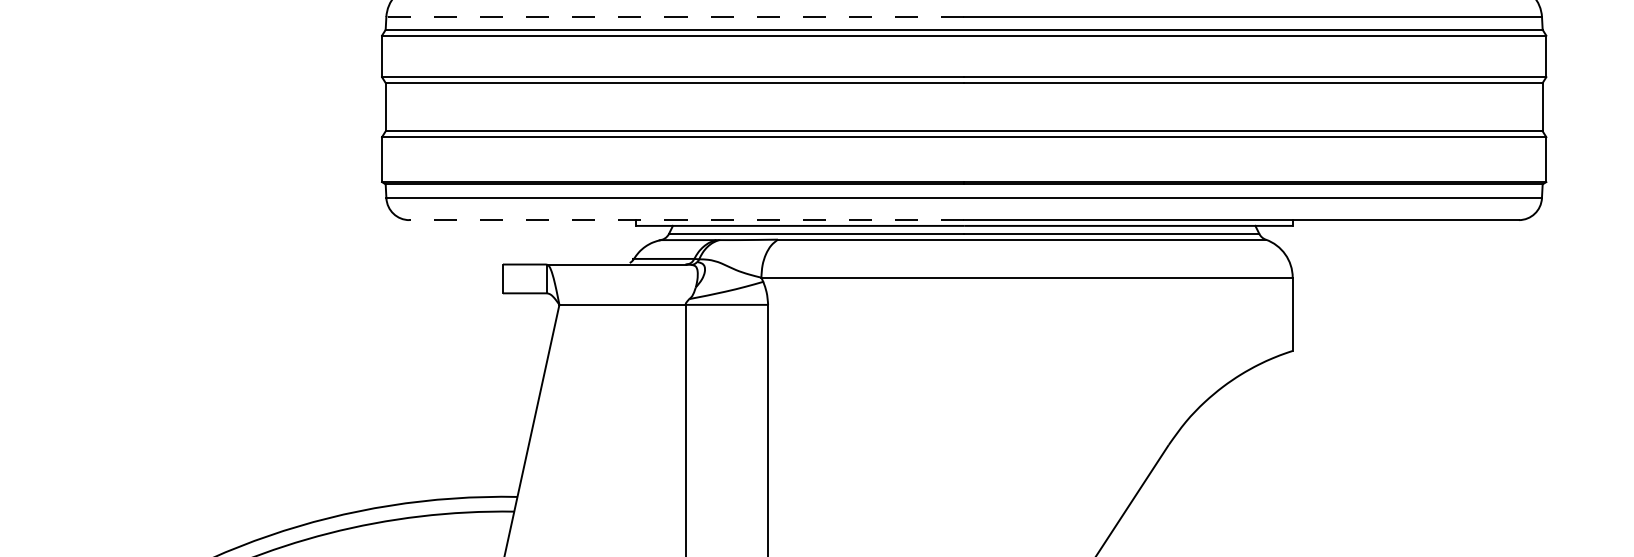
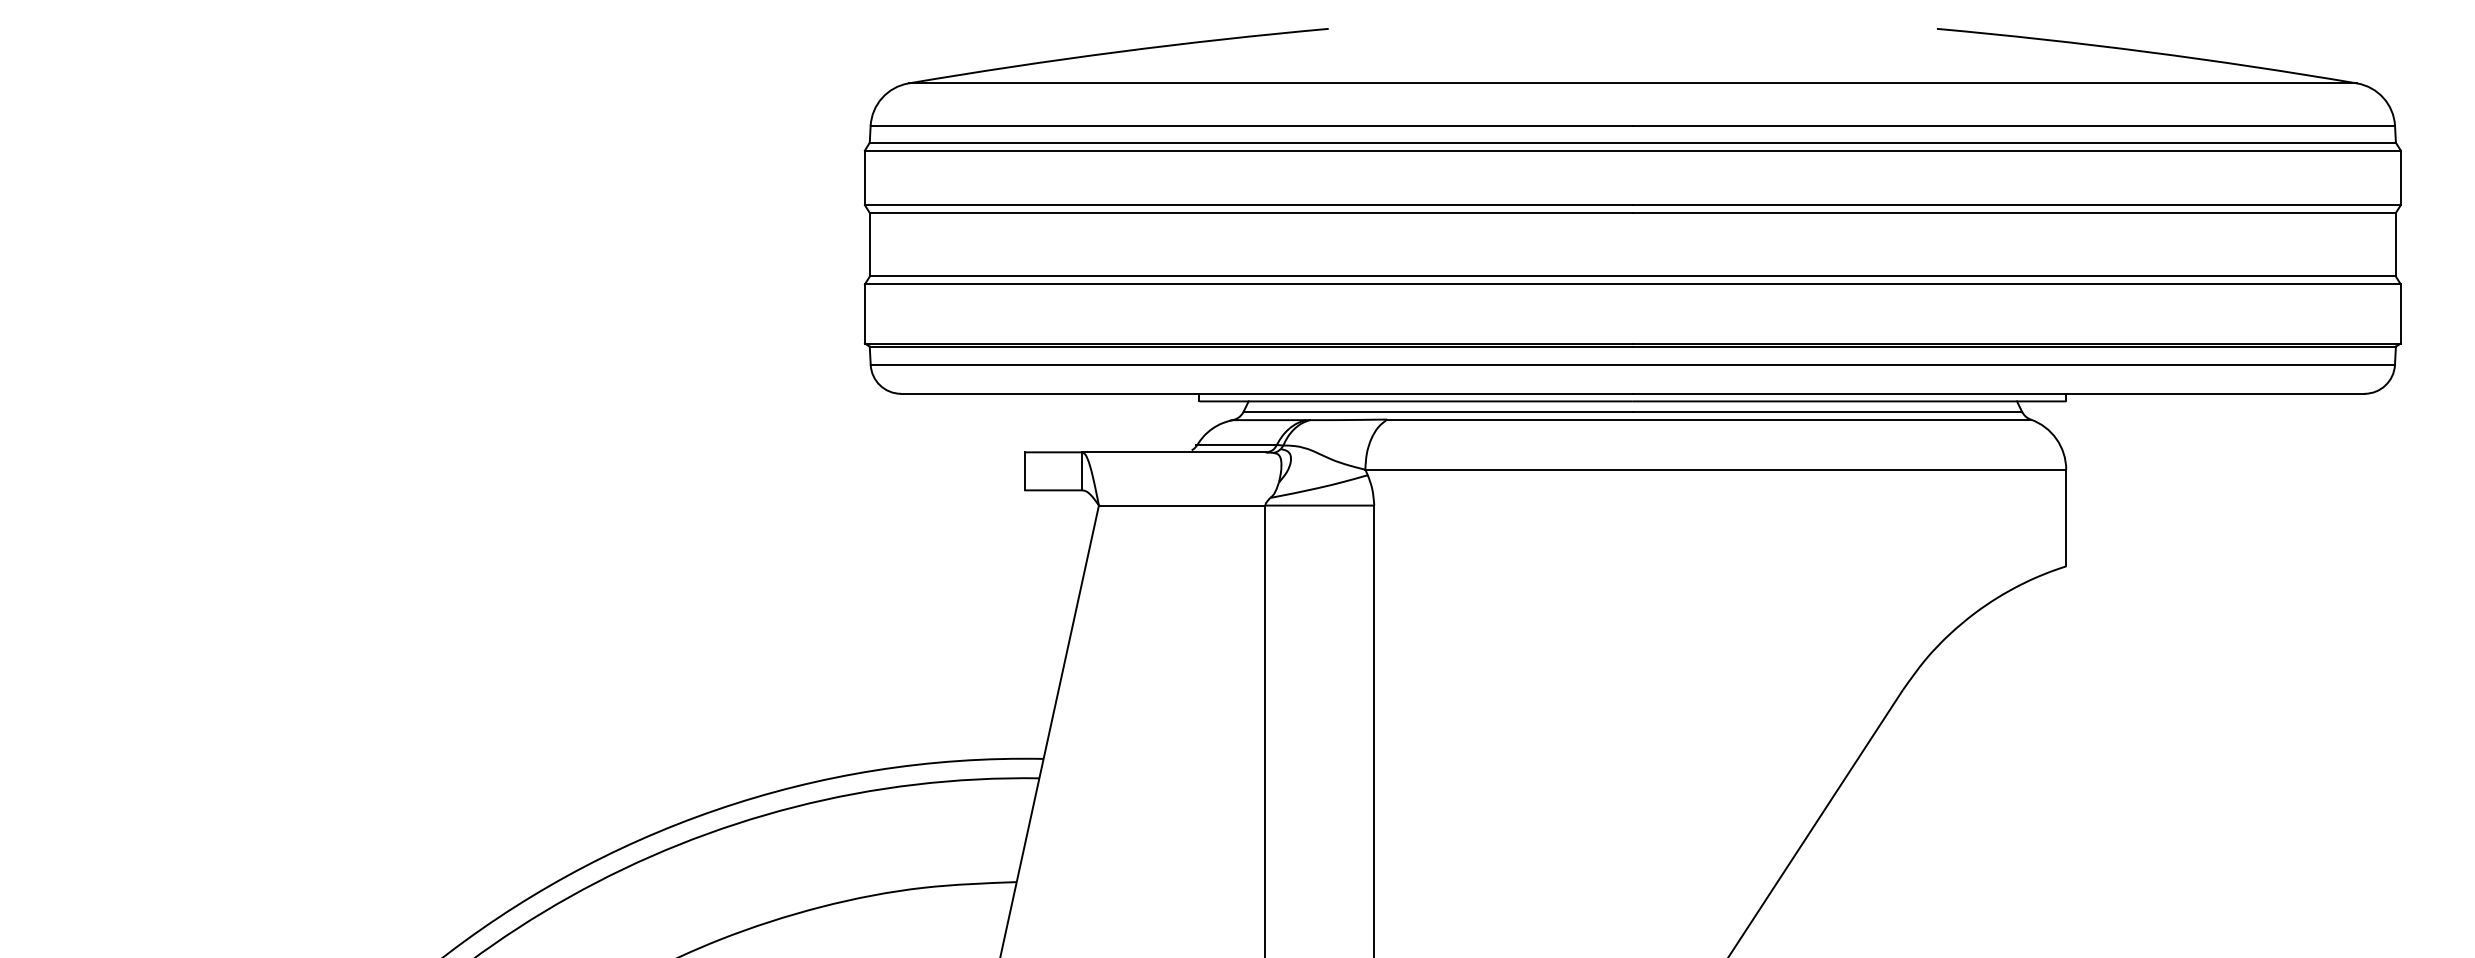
line: (675, 17) -> (1251, 126), dashed -> solid
line: (686, 219) -> (1266, 393), dashed -> solid

